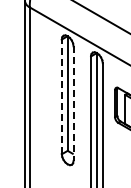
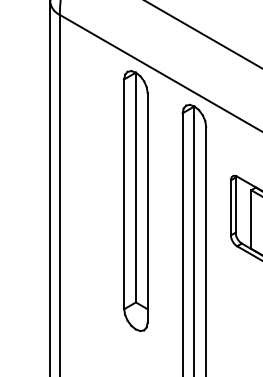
line: (61, 96) -> (123, 193), dashed -> solid
line: (73, 104) -> (147, 209), dashed -> solid

